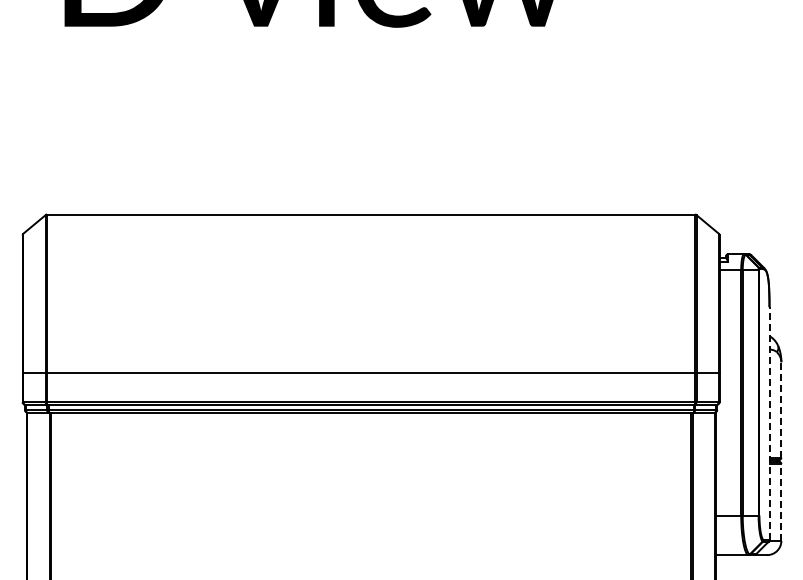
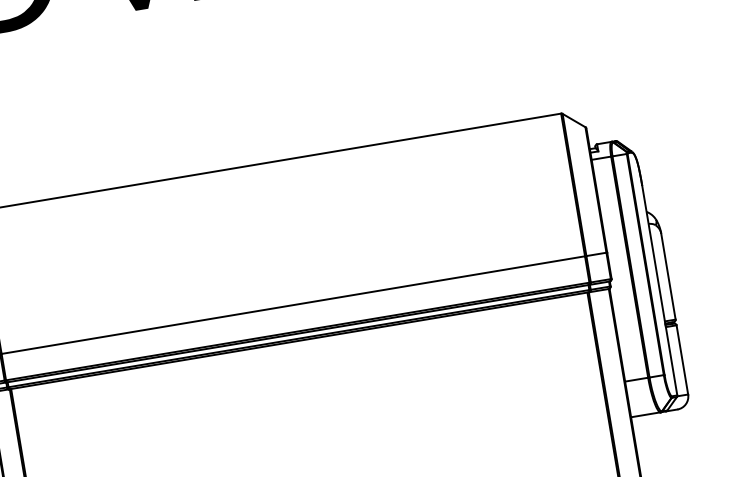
line: (781, 409) -> (668, 276), dashed -> solid
line: (769, 423) -> (659, 290), dashed -> solid
line: (781, 501) -> (682, 359), dashed -> solid

